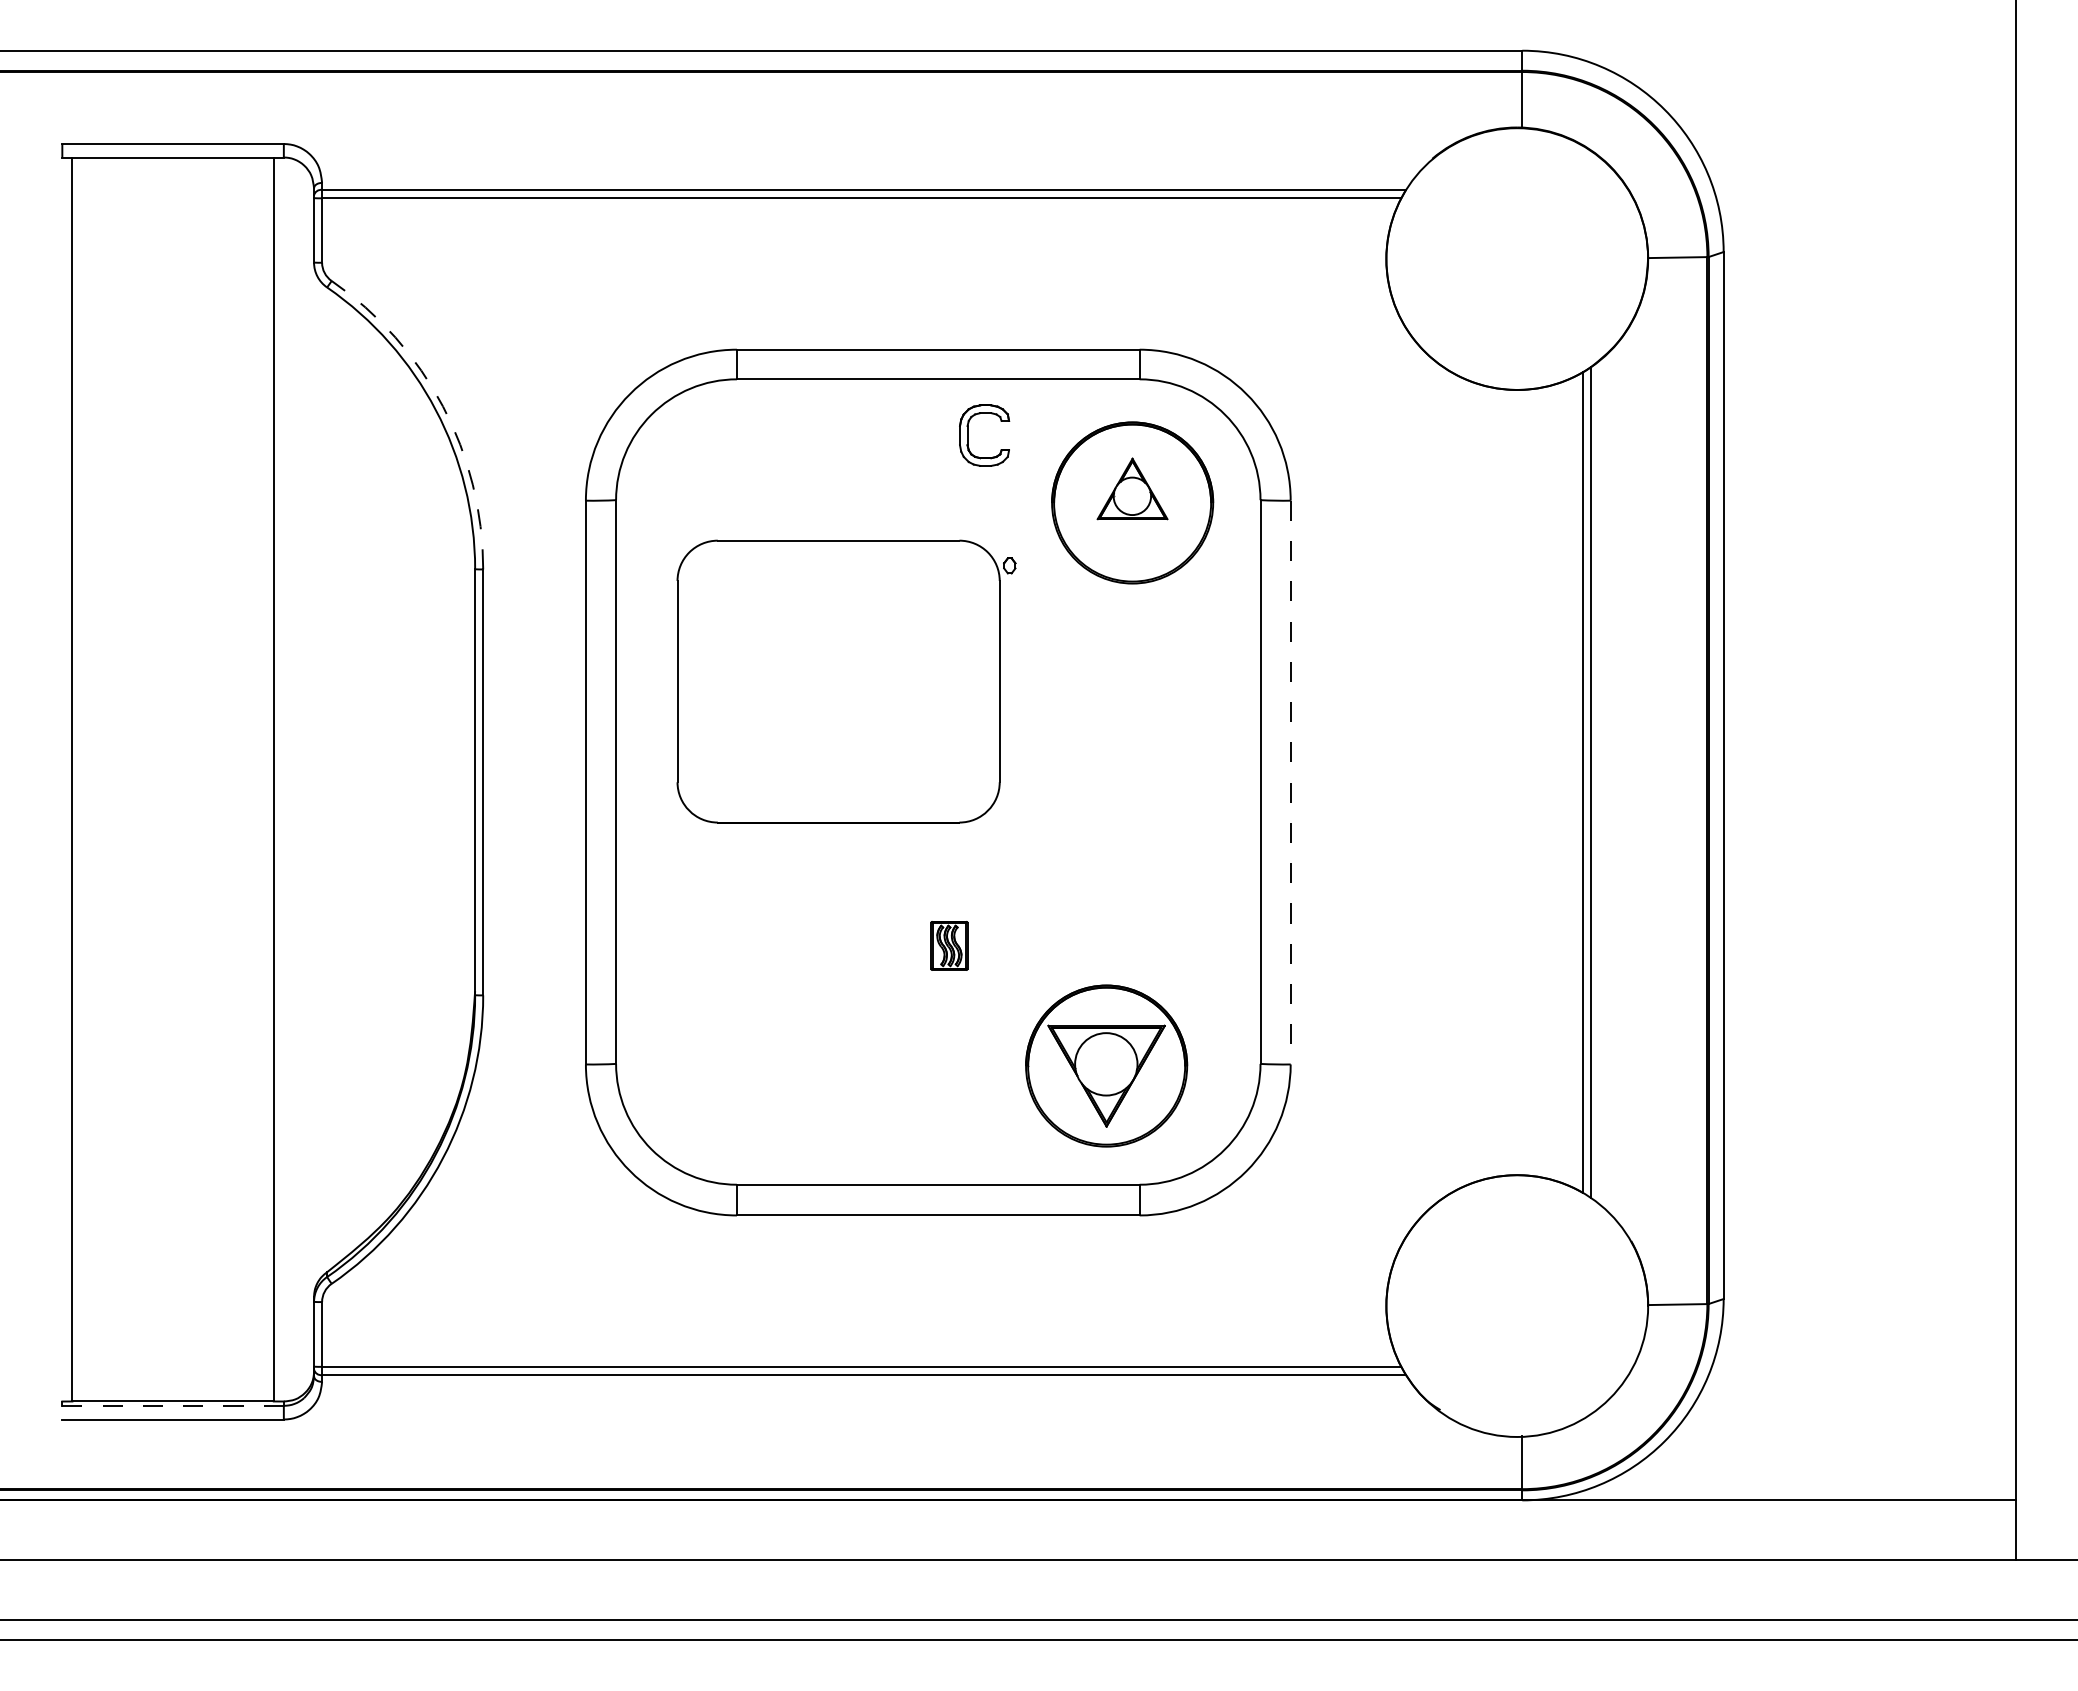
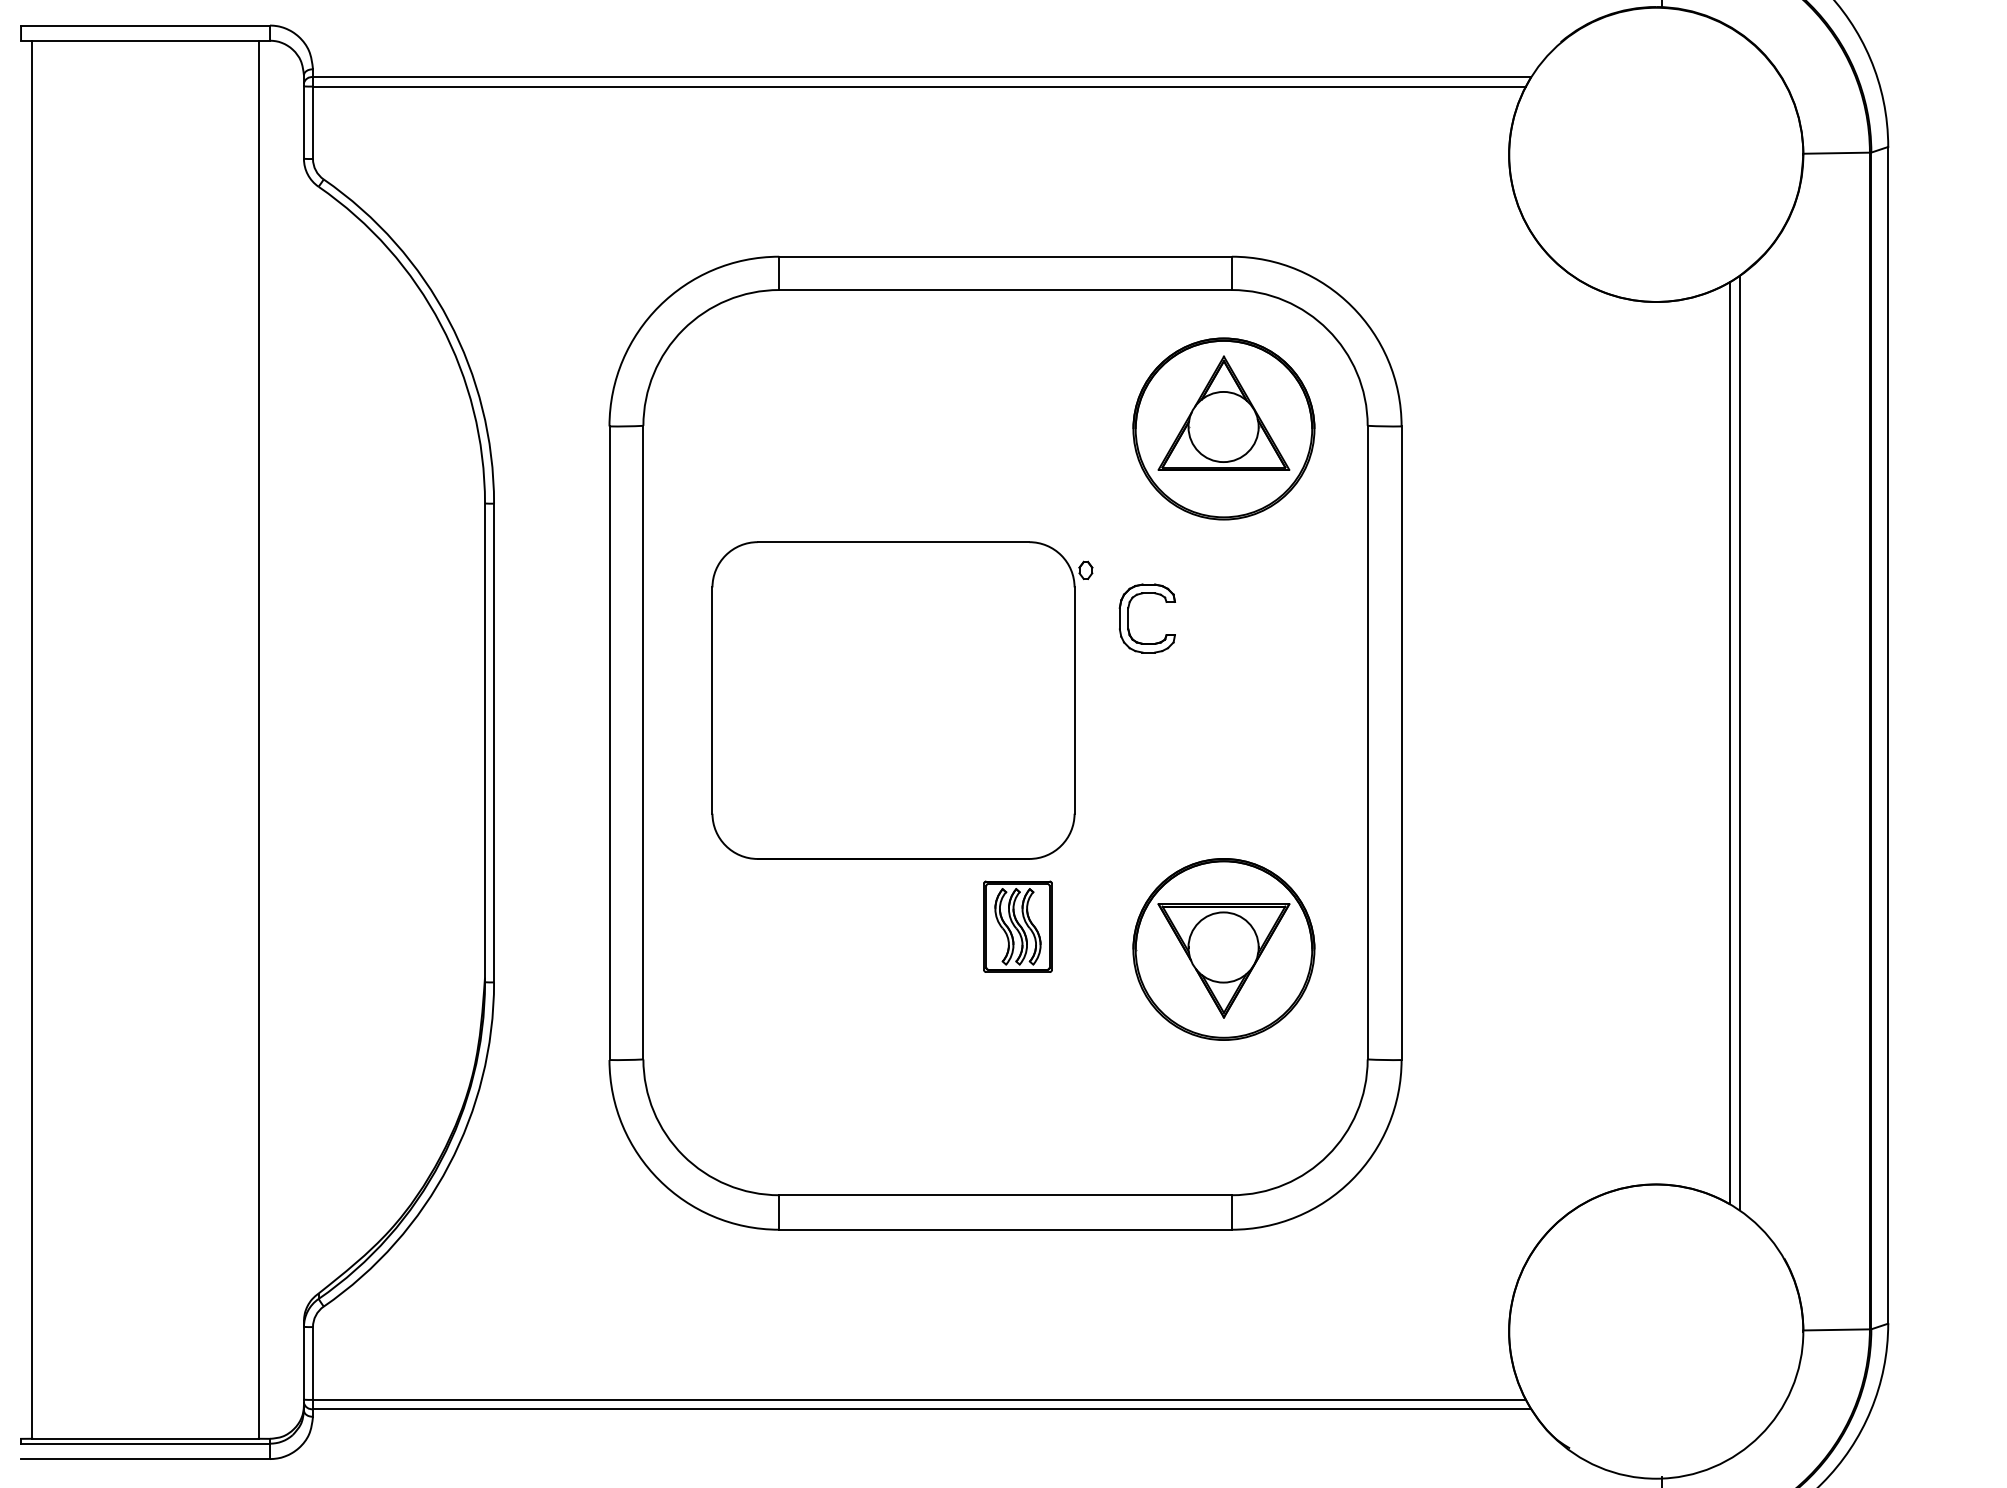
arc: (443, 406) -> (449, 320), dashed -> solid
part: (968, 435) -> (1129, 618), moved
part: (1132, 488) -> (1223, 412), size x1.67
part: (846, 681) -> (902, 700), moved
line: (1290, 782) -> (1401, 743), dashed -> solid
part: (949, 945) -> (1018, 926), size x1.67
part: (1106, 1065) -> (1223, 948), moved
line: (173, 1405) -> (145, 1443), dashed -> solid

